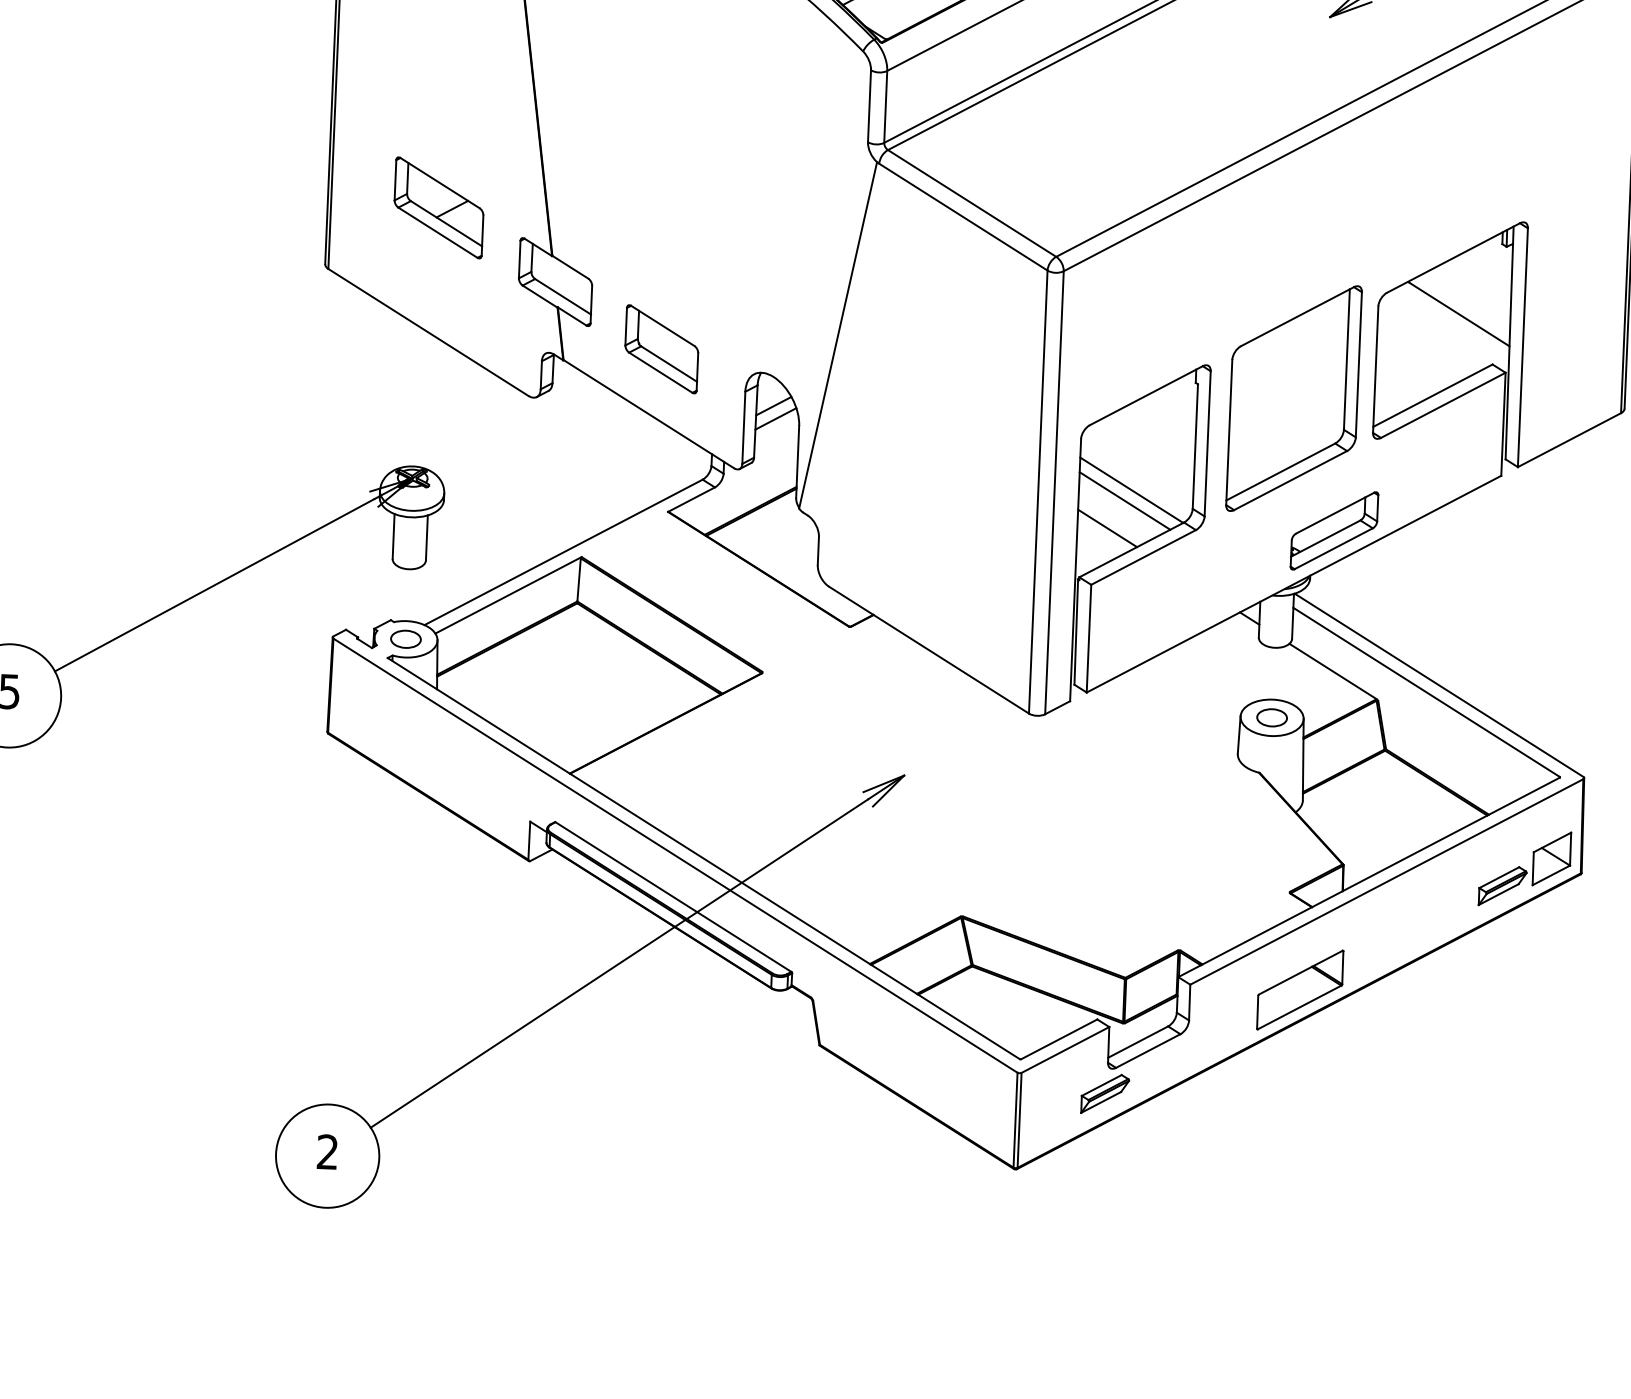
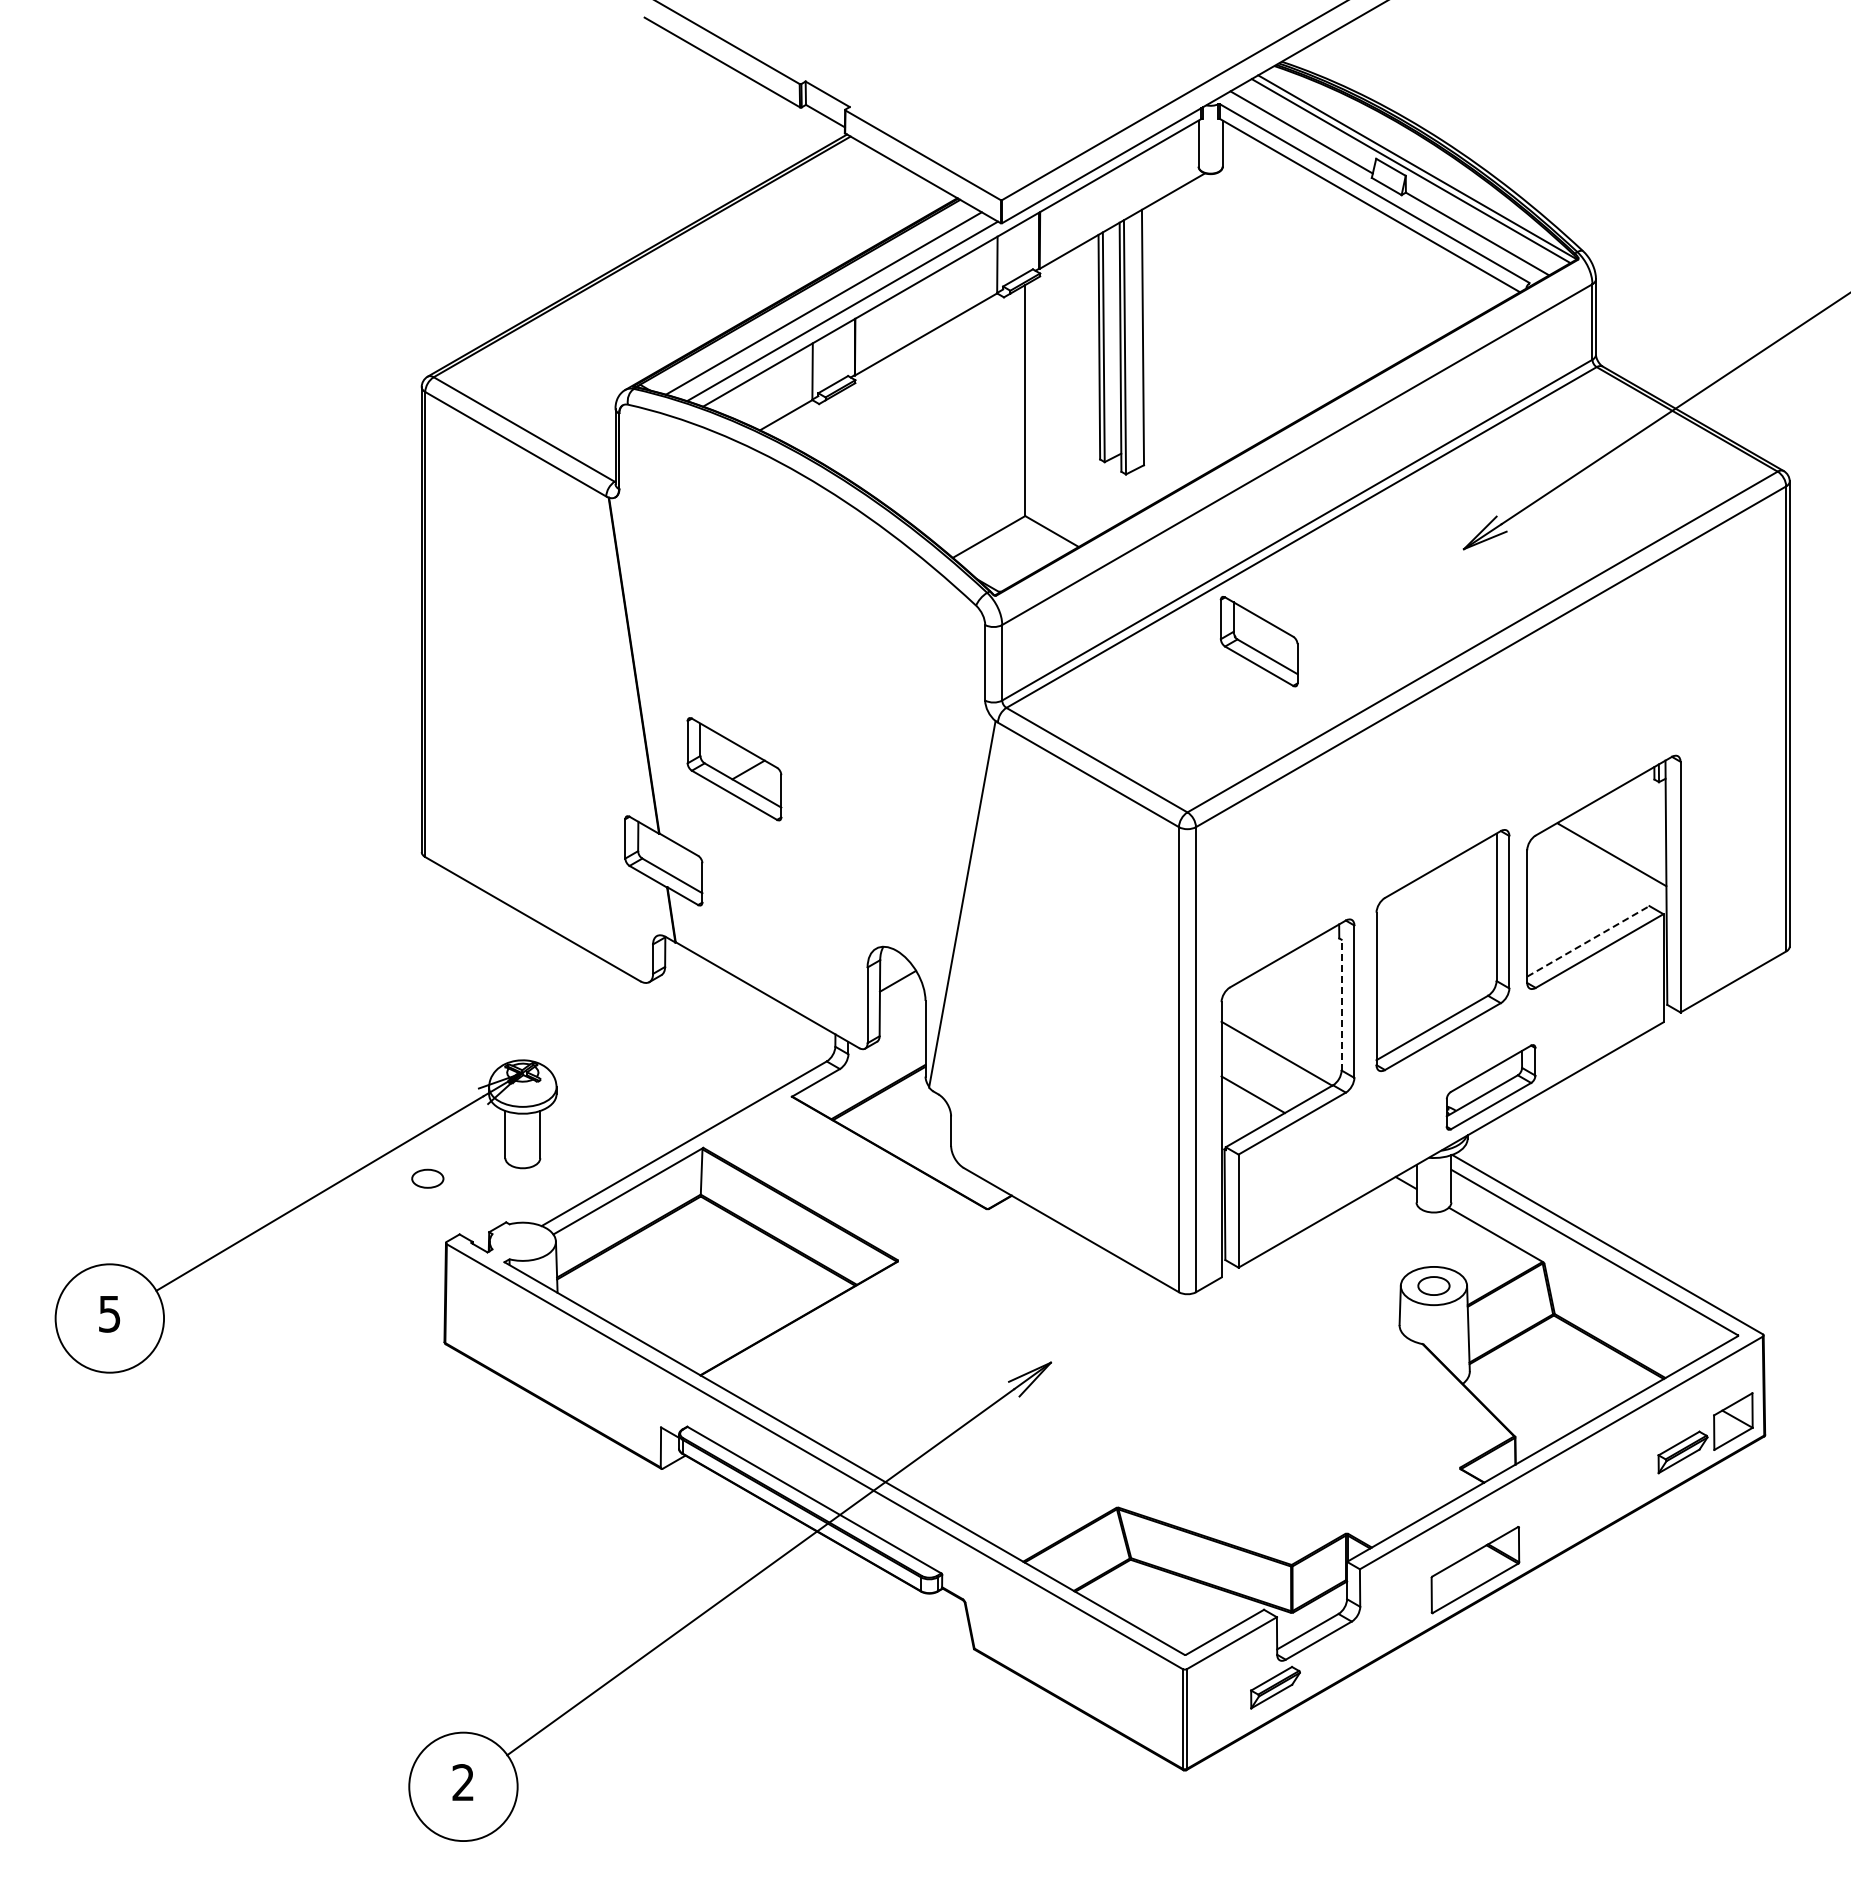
part: (438, 208) -> (734, 769), moved
part: (661, 349) -> (1258, 641), moved
line: (1433, 395) -> (1588, 941), solid -> dashed
line: (775, 418) -> (900, 994), removed
line: (1195, 445) -> (1341, 1004), solid -> dashed
line: (1125, 501) -> (1270, 1065), removed
part: (405, 639) -> (427, 1178), moved

